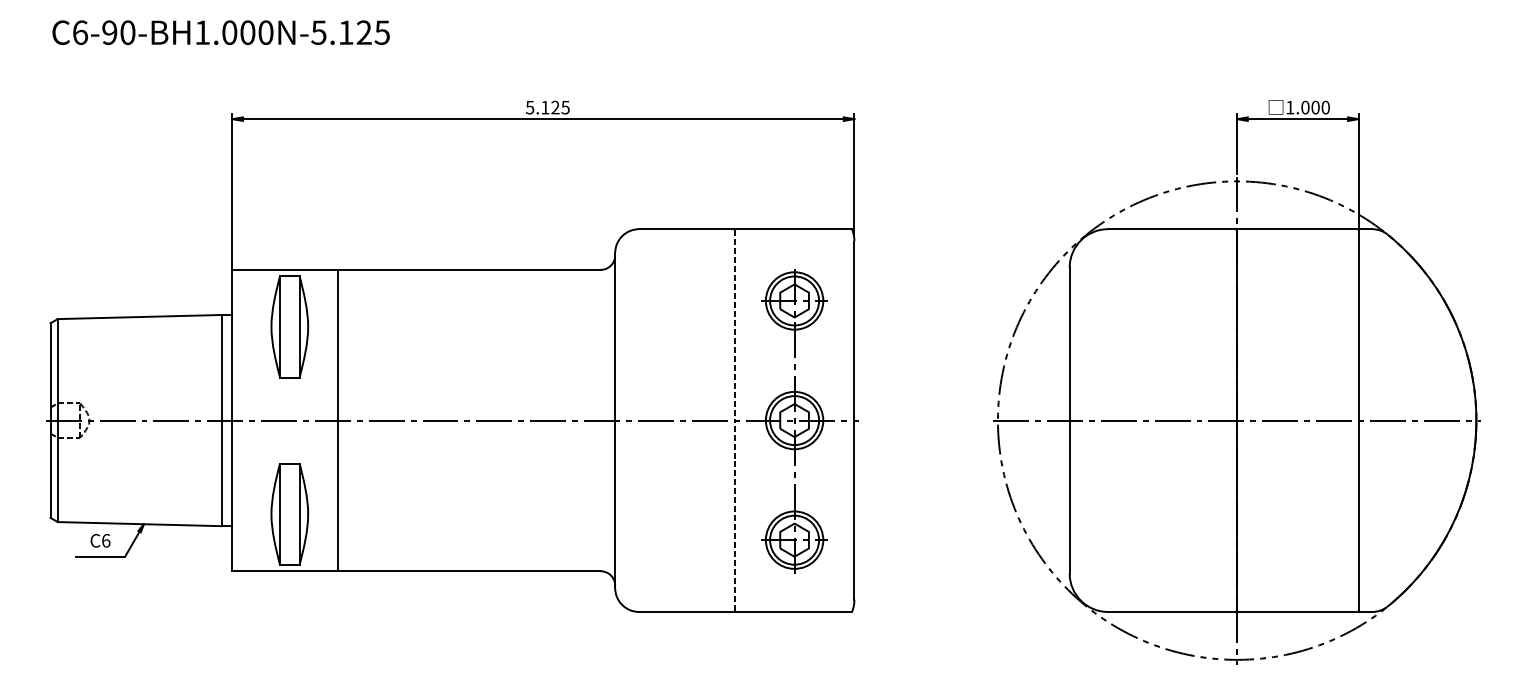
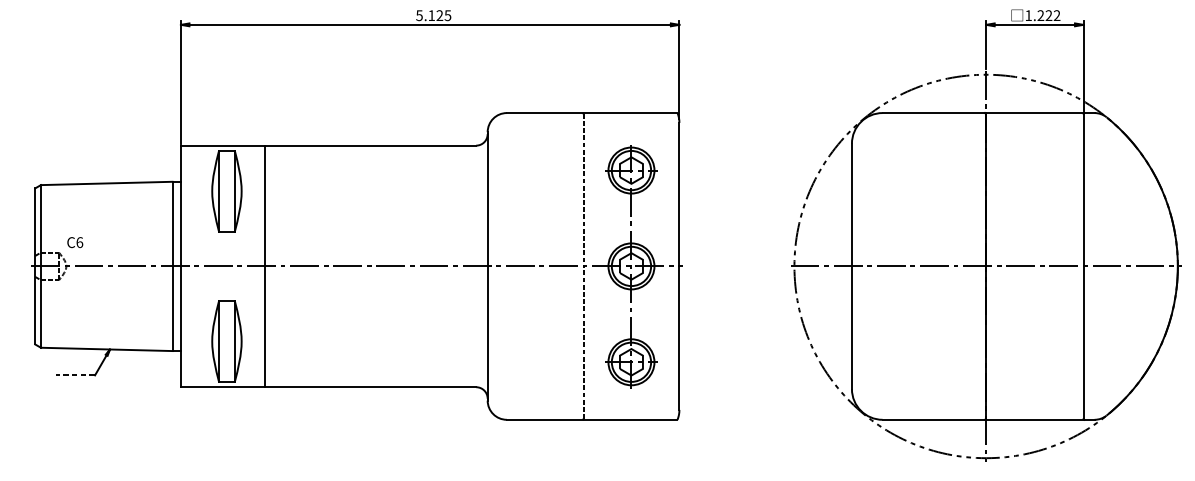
text: (1315, 107) -> (1048, 15), 1.000 -> 1.222
text: (100, 540) -> (75, 242), moved
line: (100, 556) -> (75, 375), solid -> dashed

